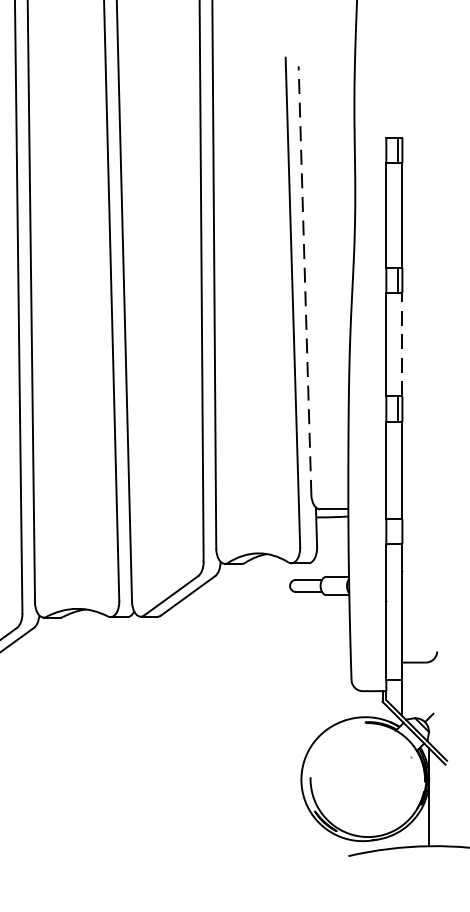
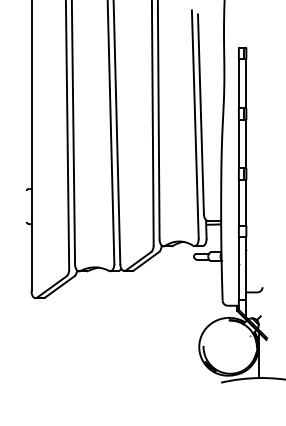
line: (304, 281) -> (200, 114), dashed -> solid
line: (402, 343) -> (246, 143), dashed -> solid

